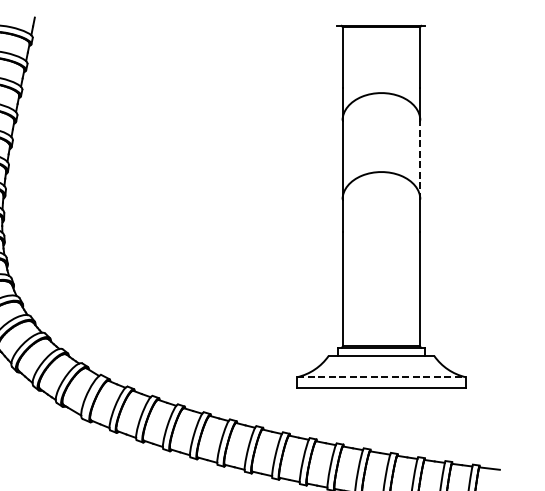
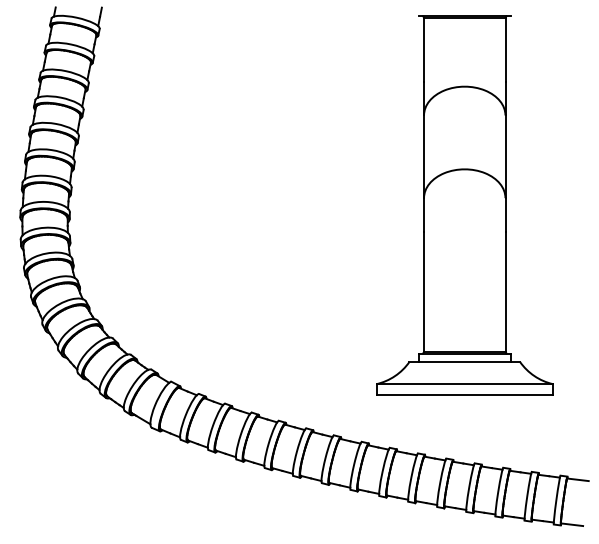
line: (420, 159) -> (505, 156), dashed -> solid
line: (382, 377) -> (465, 384), dashed -> solid

